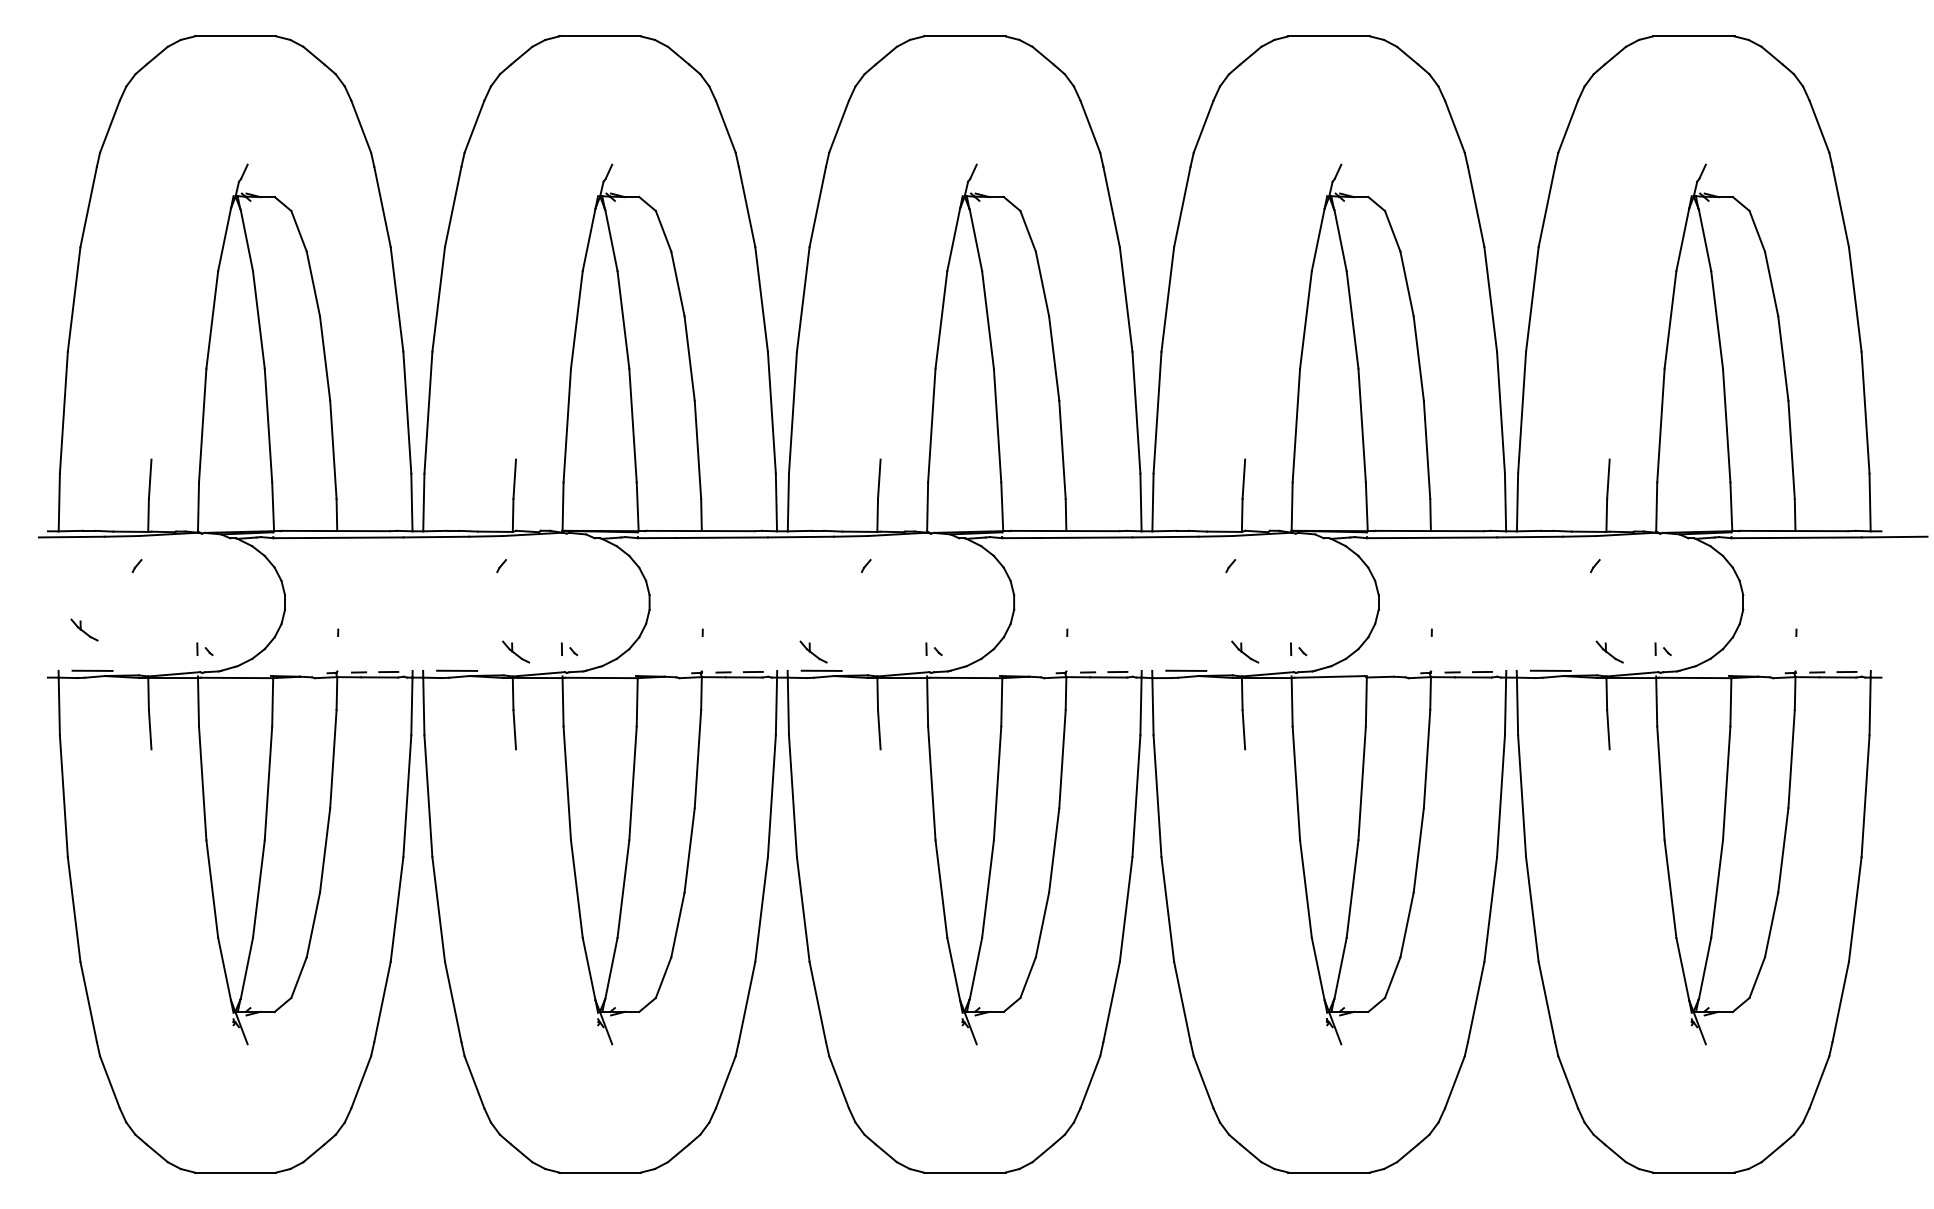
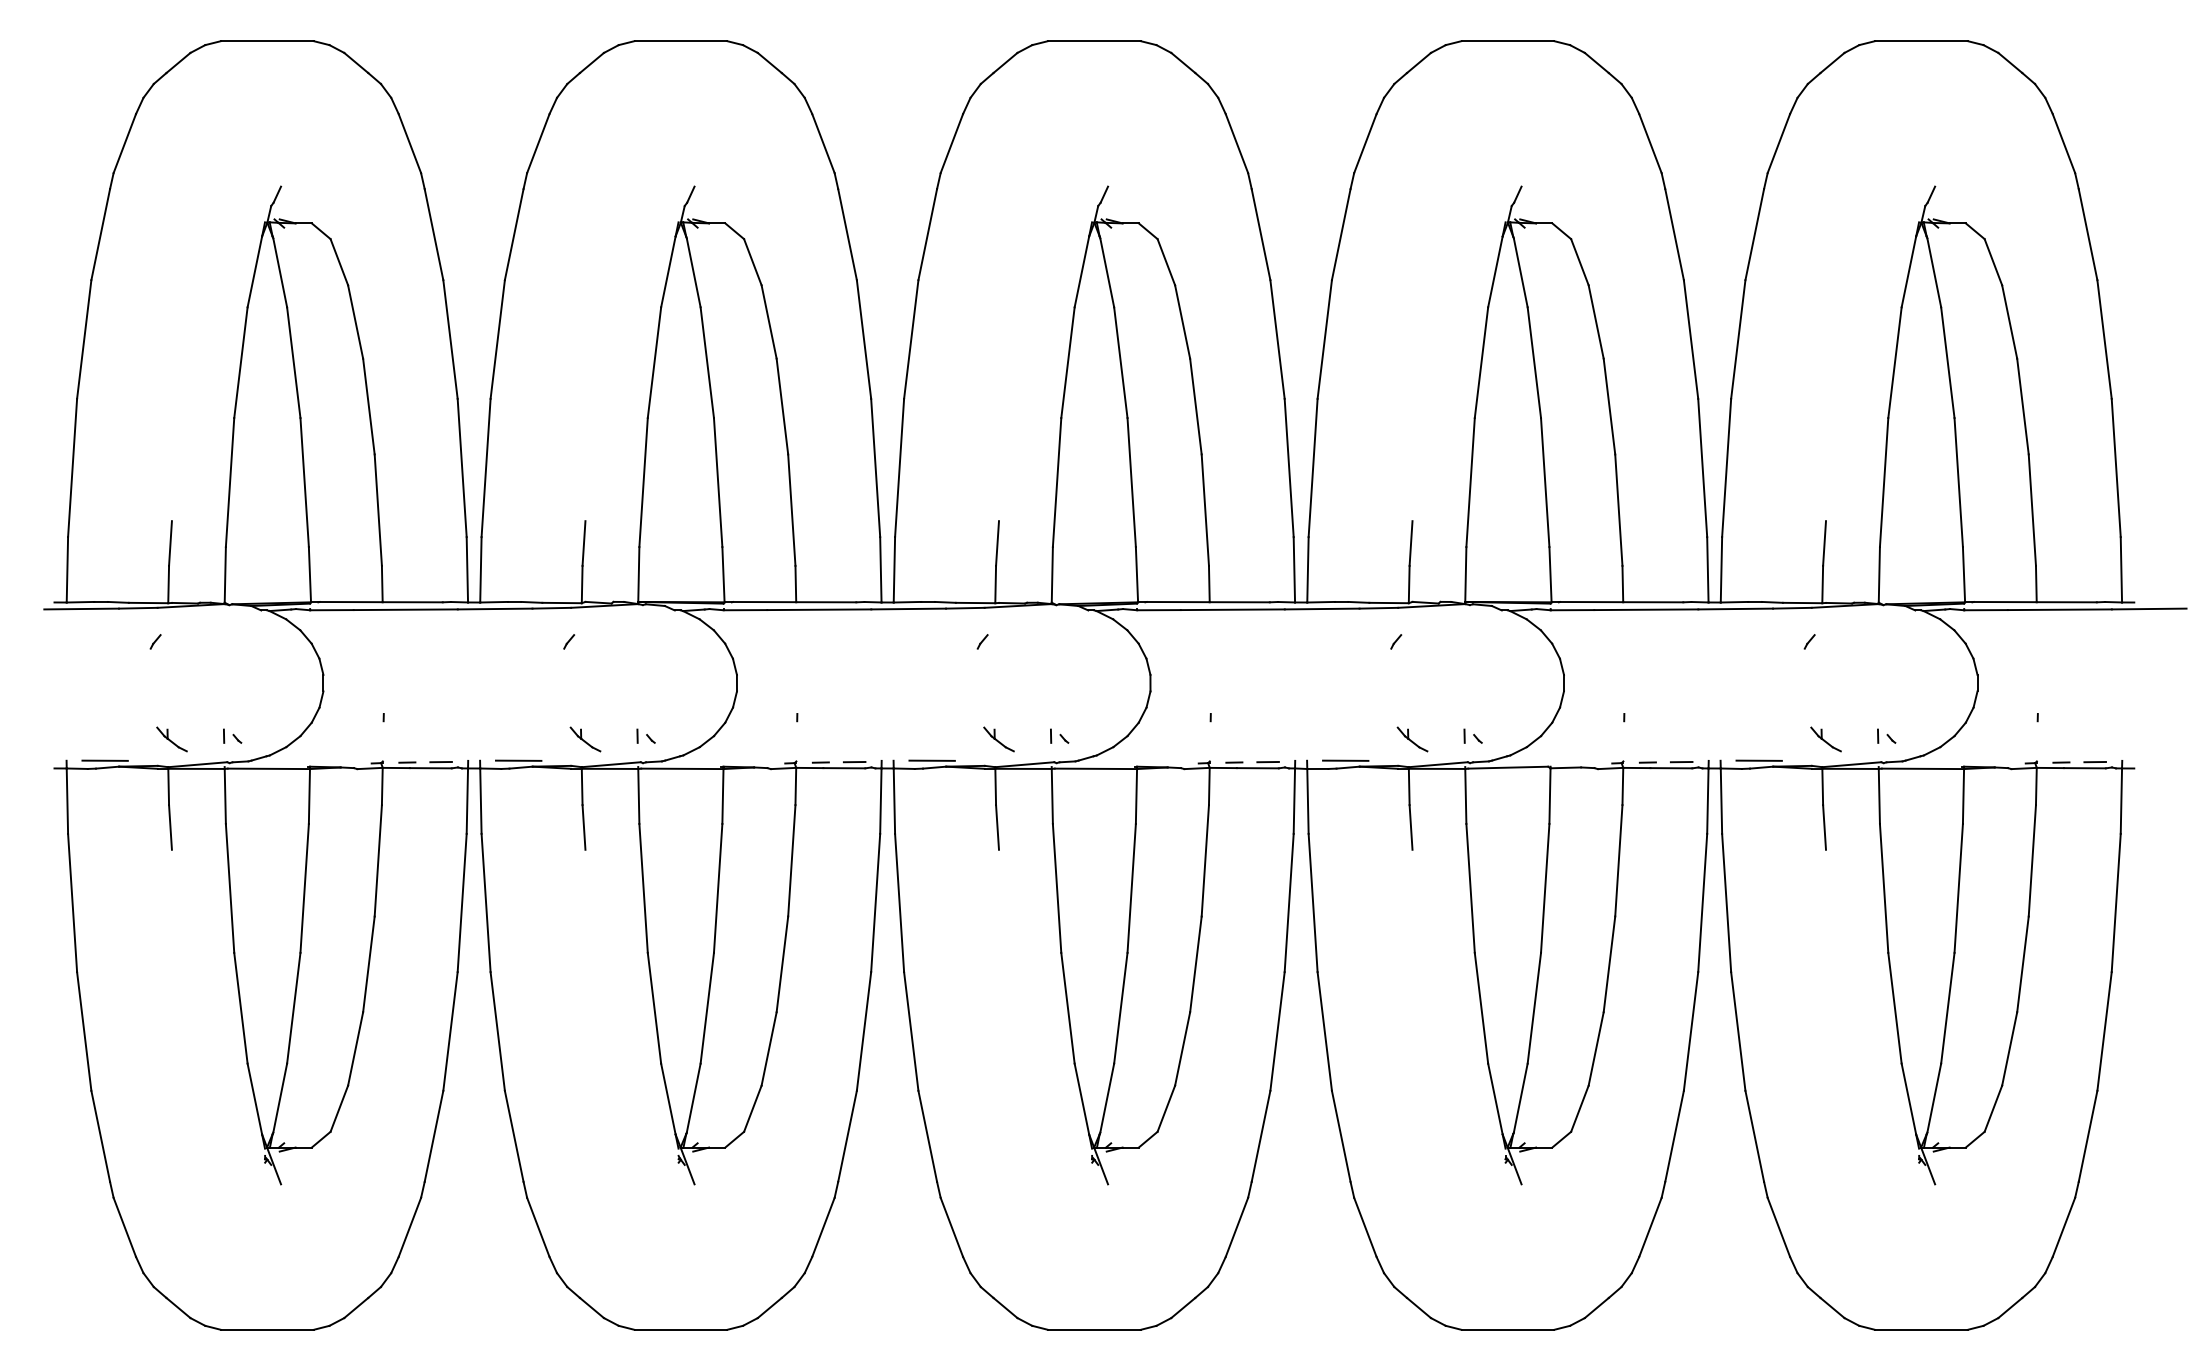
part: (84, 630) -> (171, 739), moved
part: (813, 652) -> (998, 739), moved

